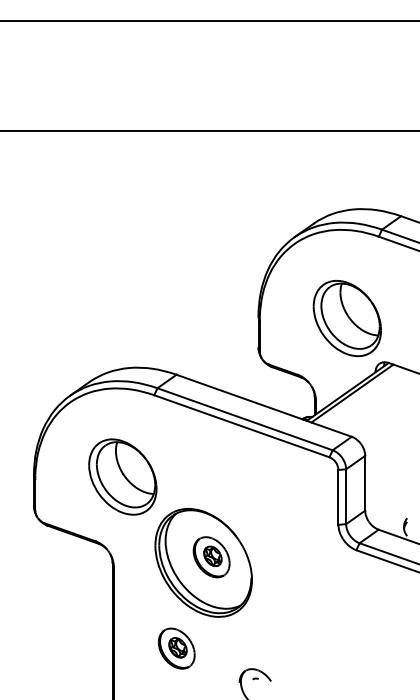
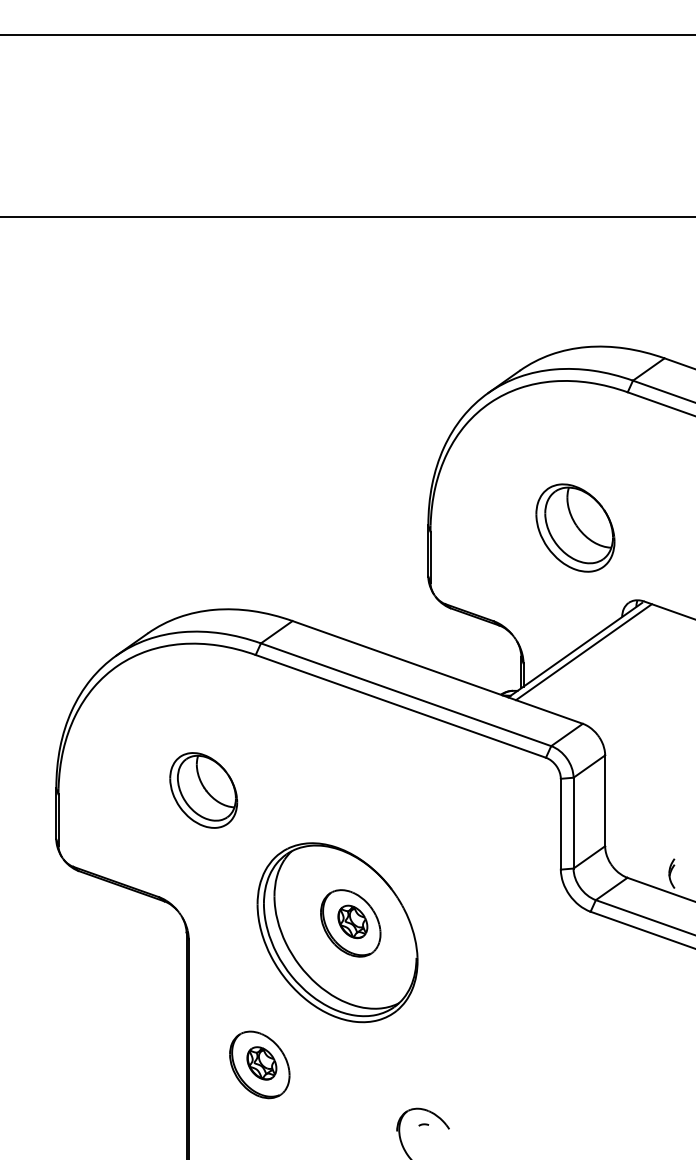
part: (346, 318) -> (574, 527), size x0.7
part: (122, 476) -> (203, 789), size x0.6
part: (176, 648) -> (259, 1064), moved

